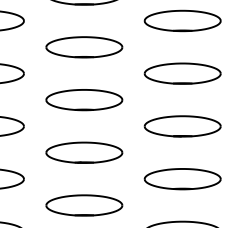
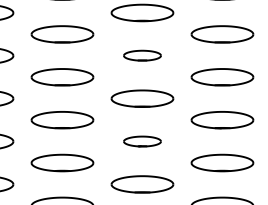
part: (84, 46) -> (142, 55), size x0.6
part: (84, 152) -> (142, 141), size x0.6

